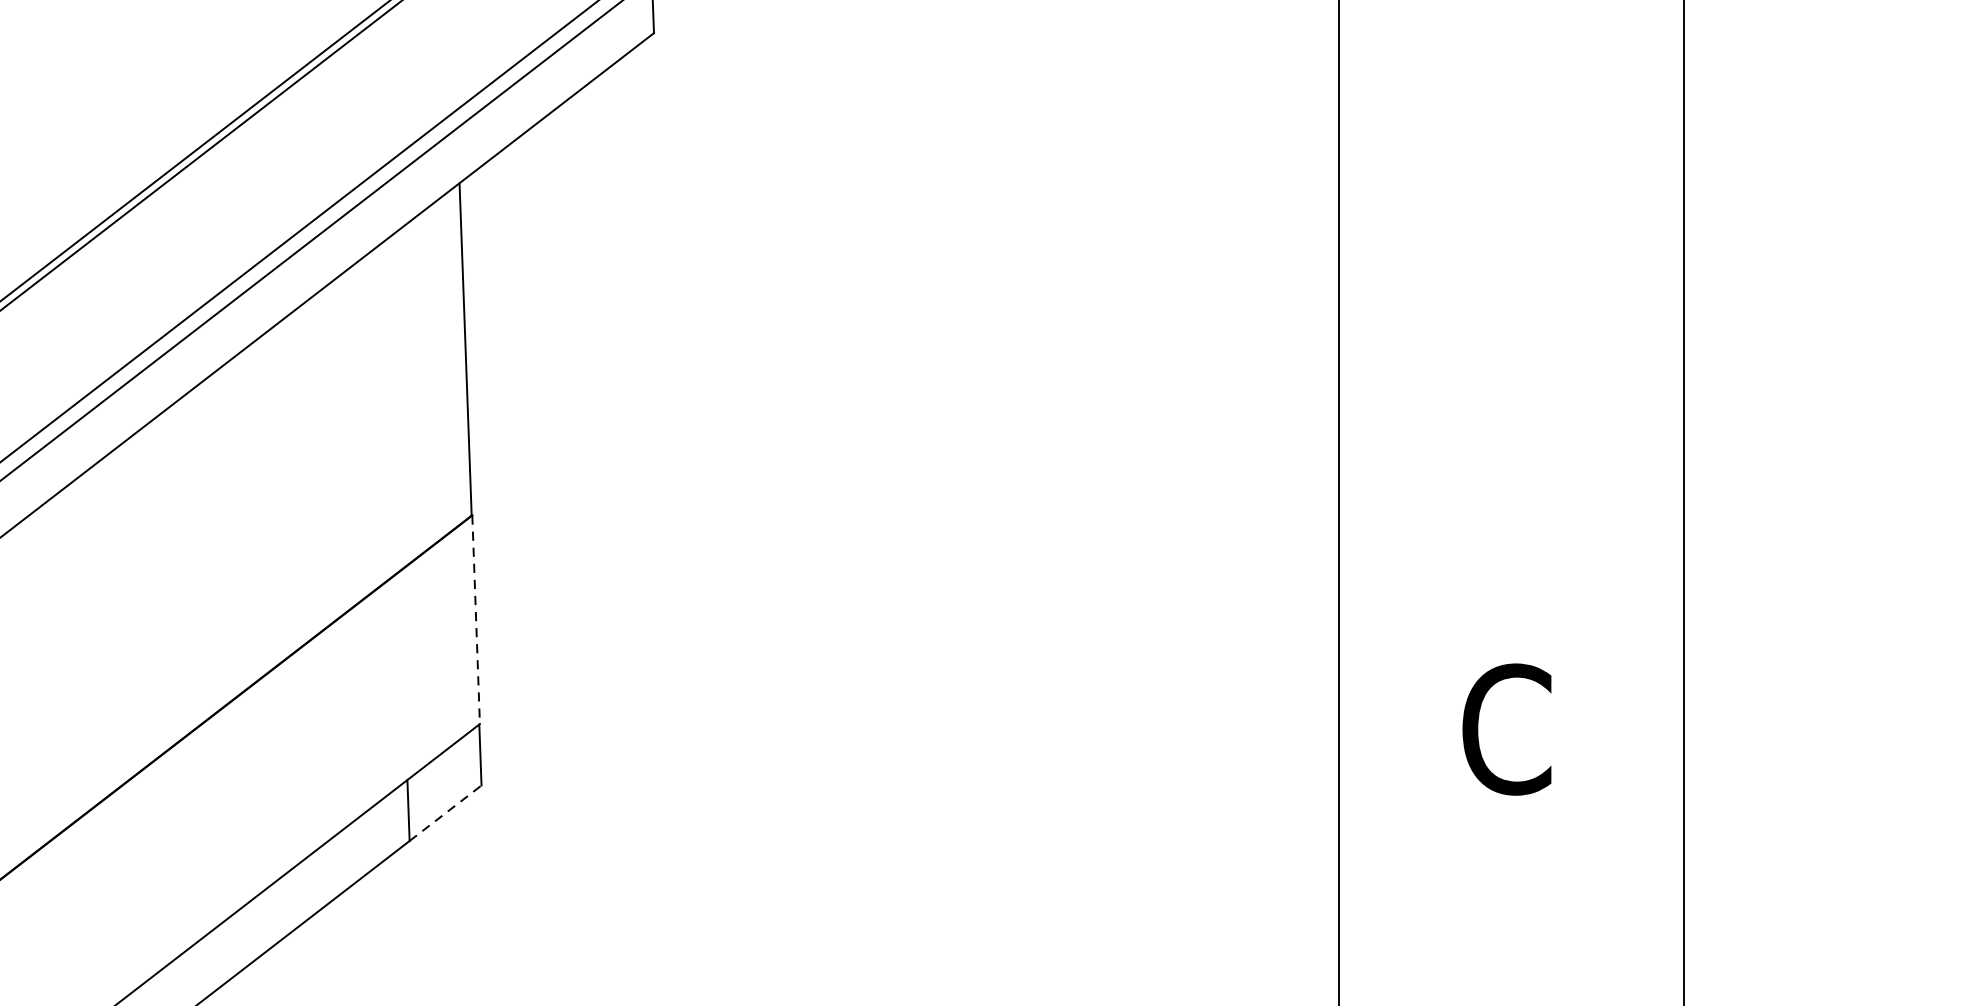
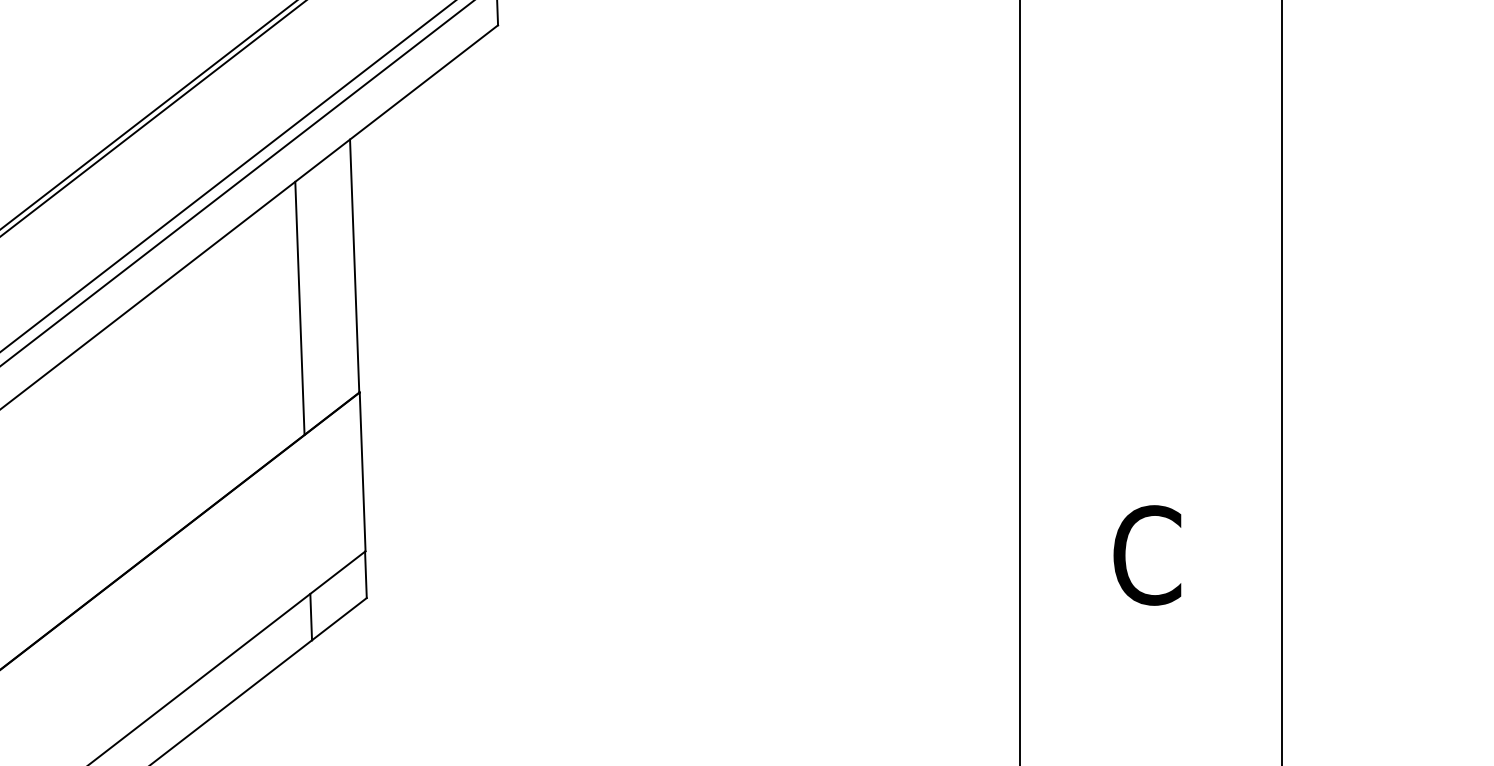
line: (393, 403) -> (299, 307), added
line: (475, 620) -> (362, 472), dashed -> solid
line: (445, 813) -> (339, 619), dashed -> solid

